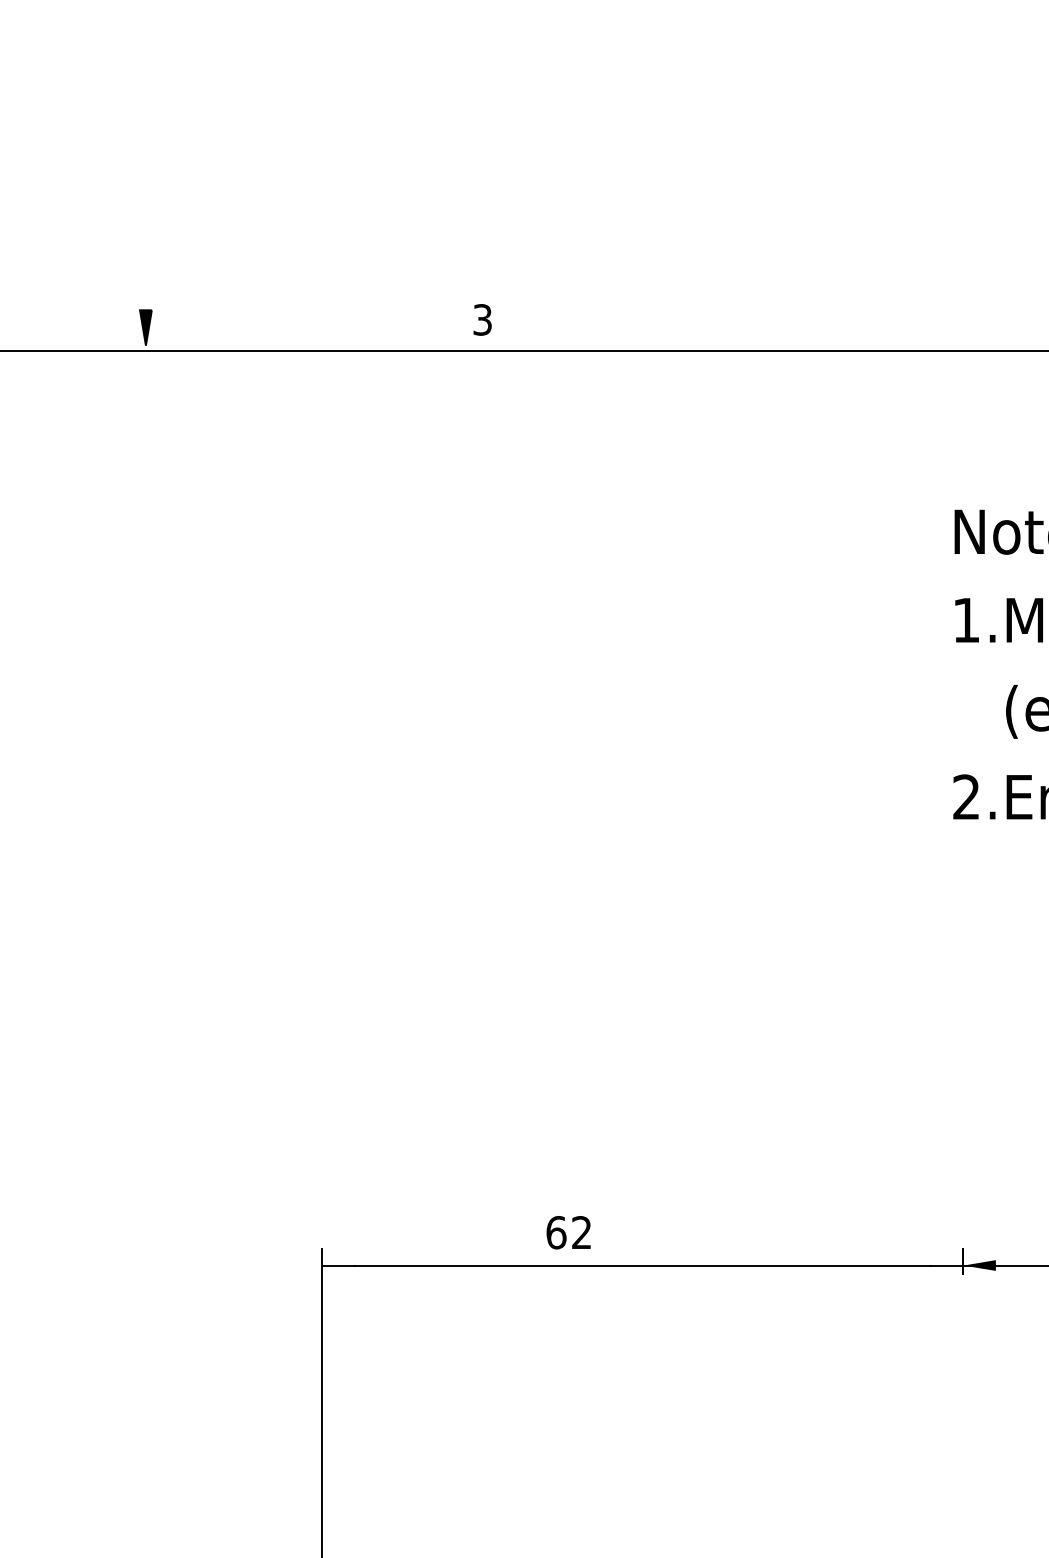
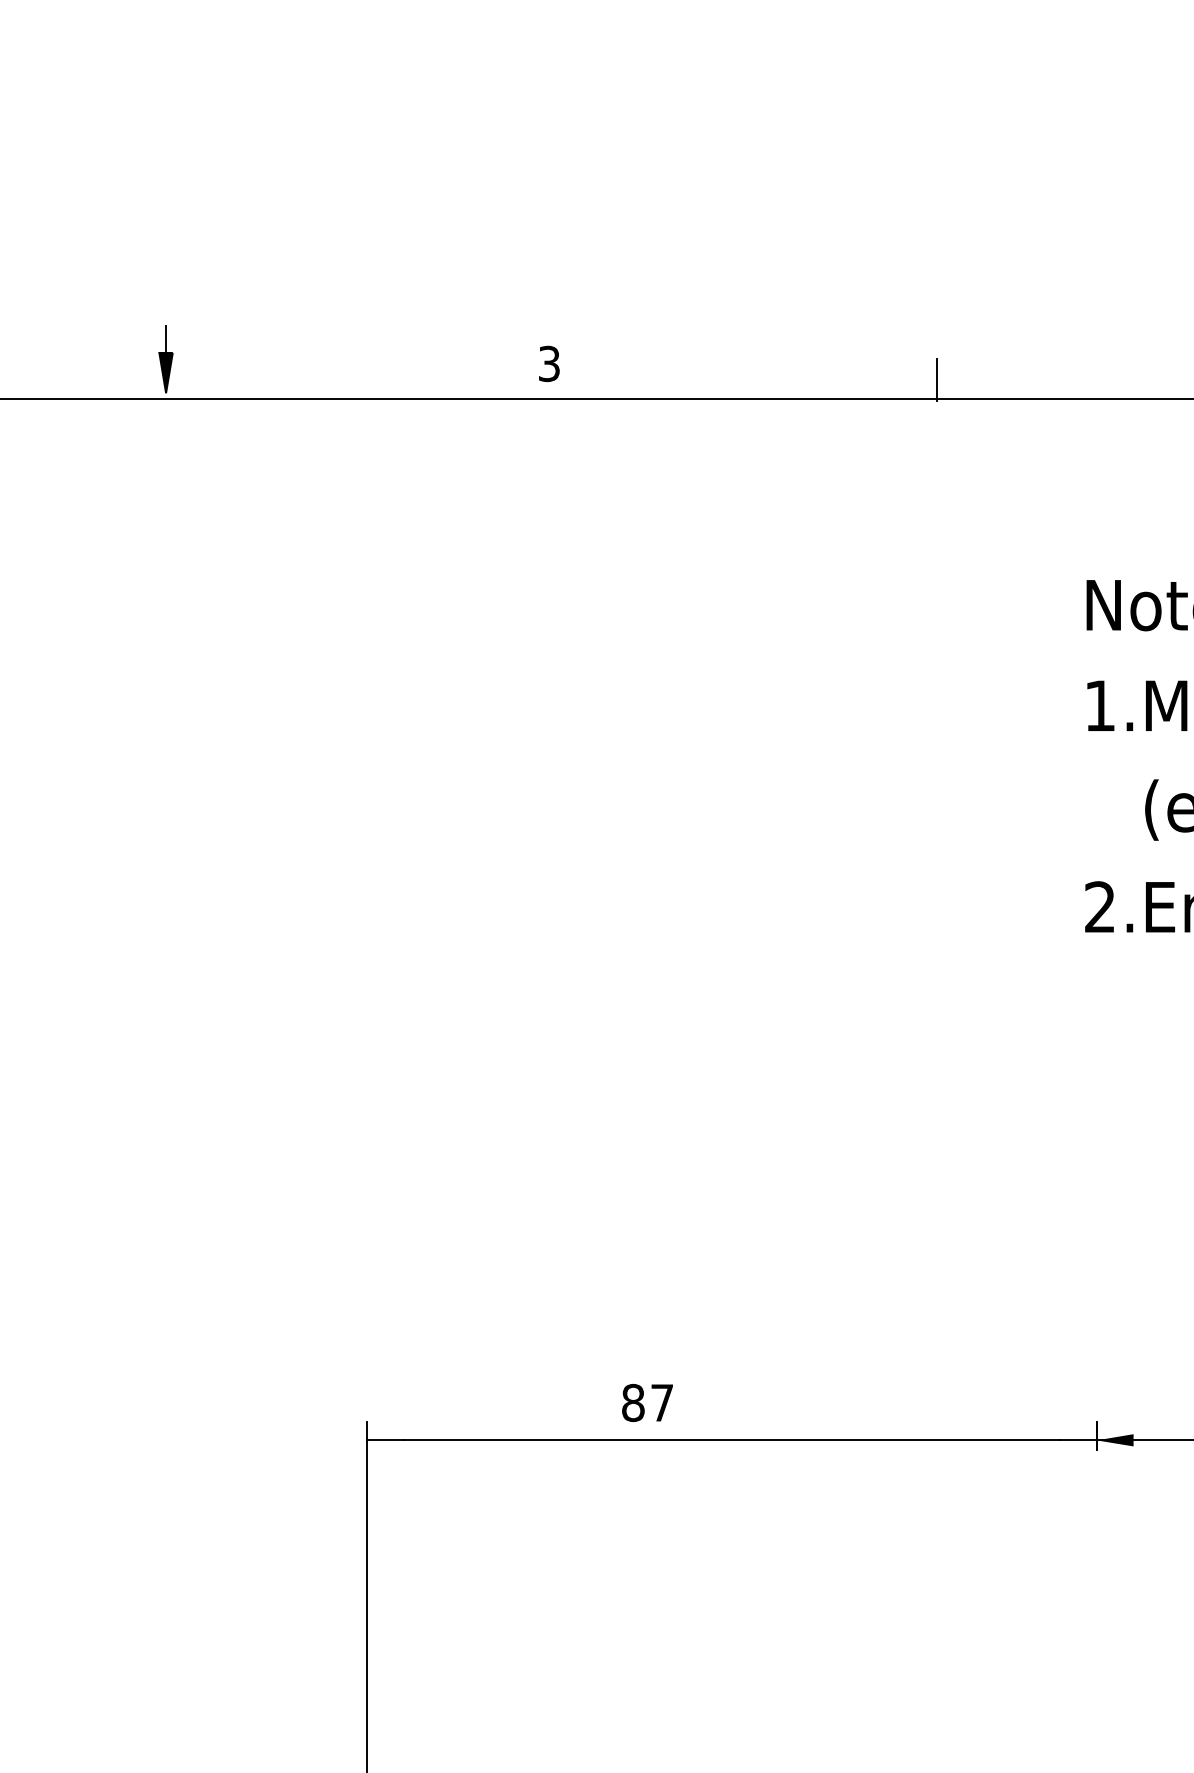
line: (146, 298) -> (166, 339), added
line: (823, 333) -> (937, 379), added
text: (568, 1232) -> (647, 1402), 62 -> 87

